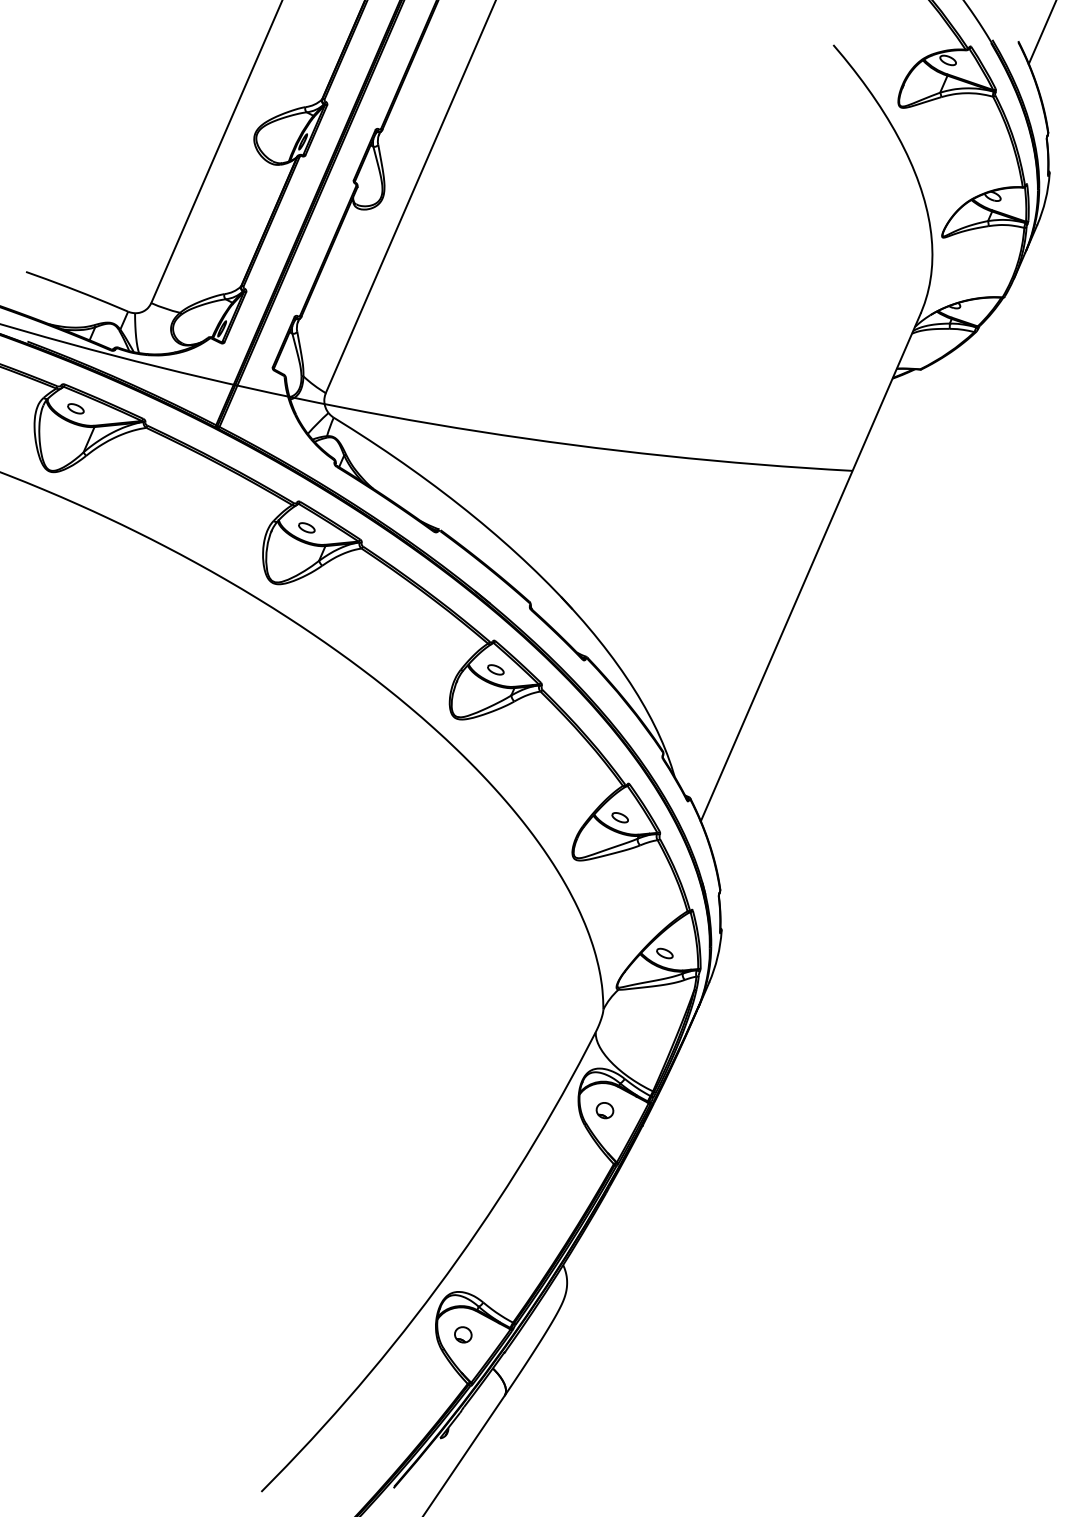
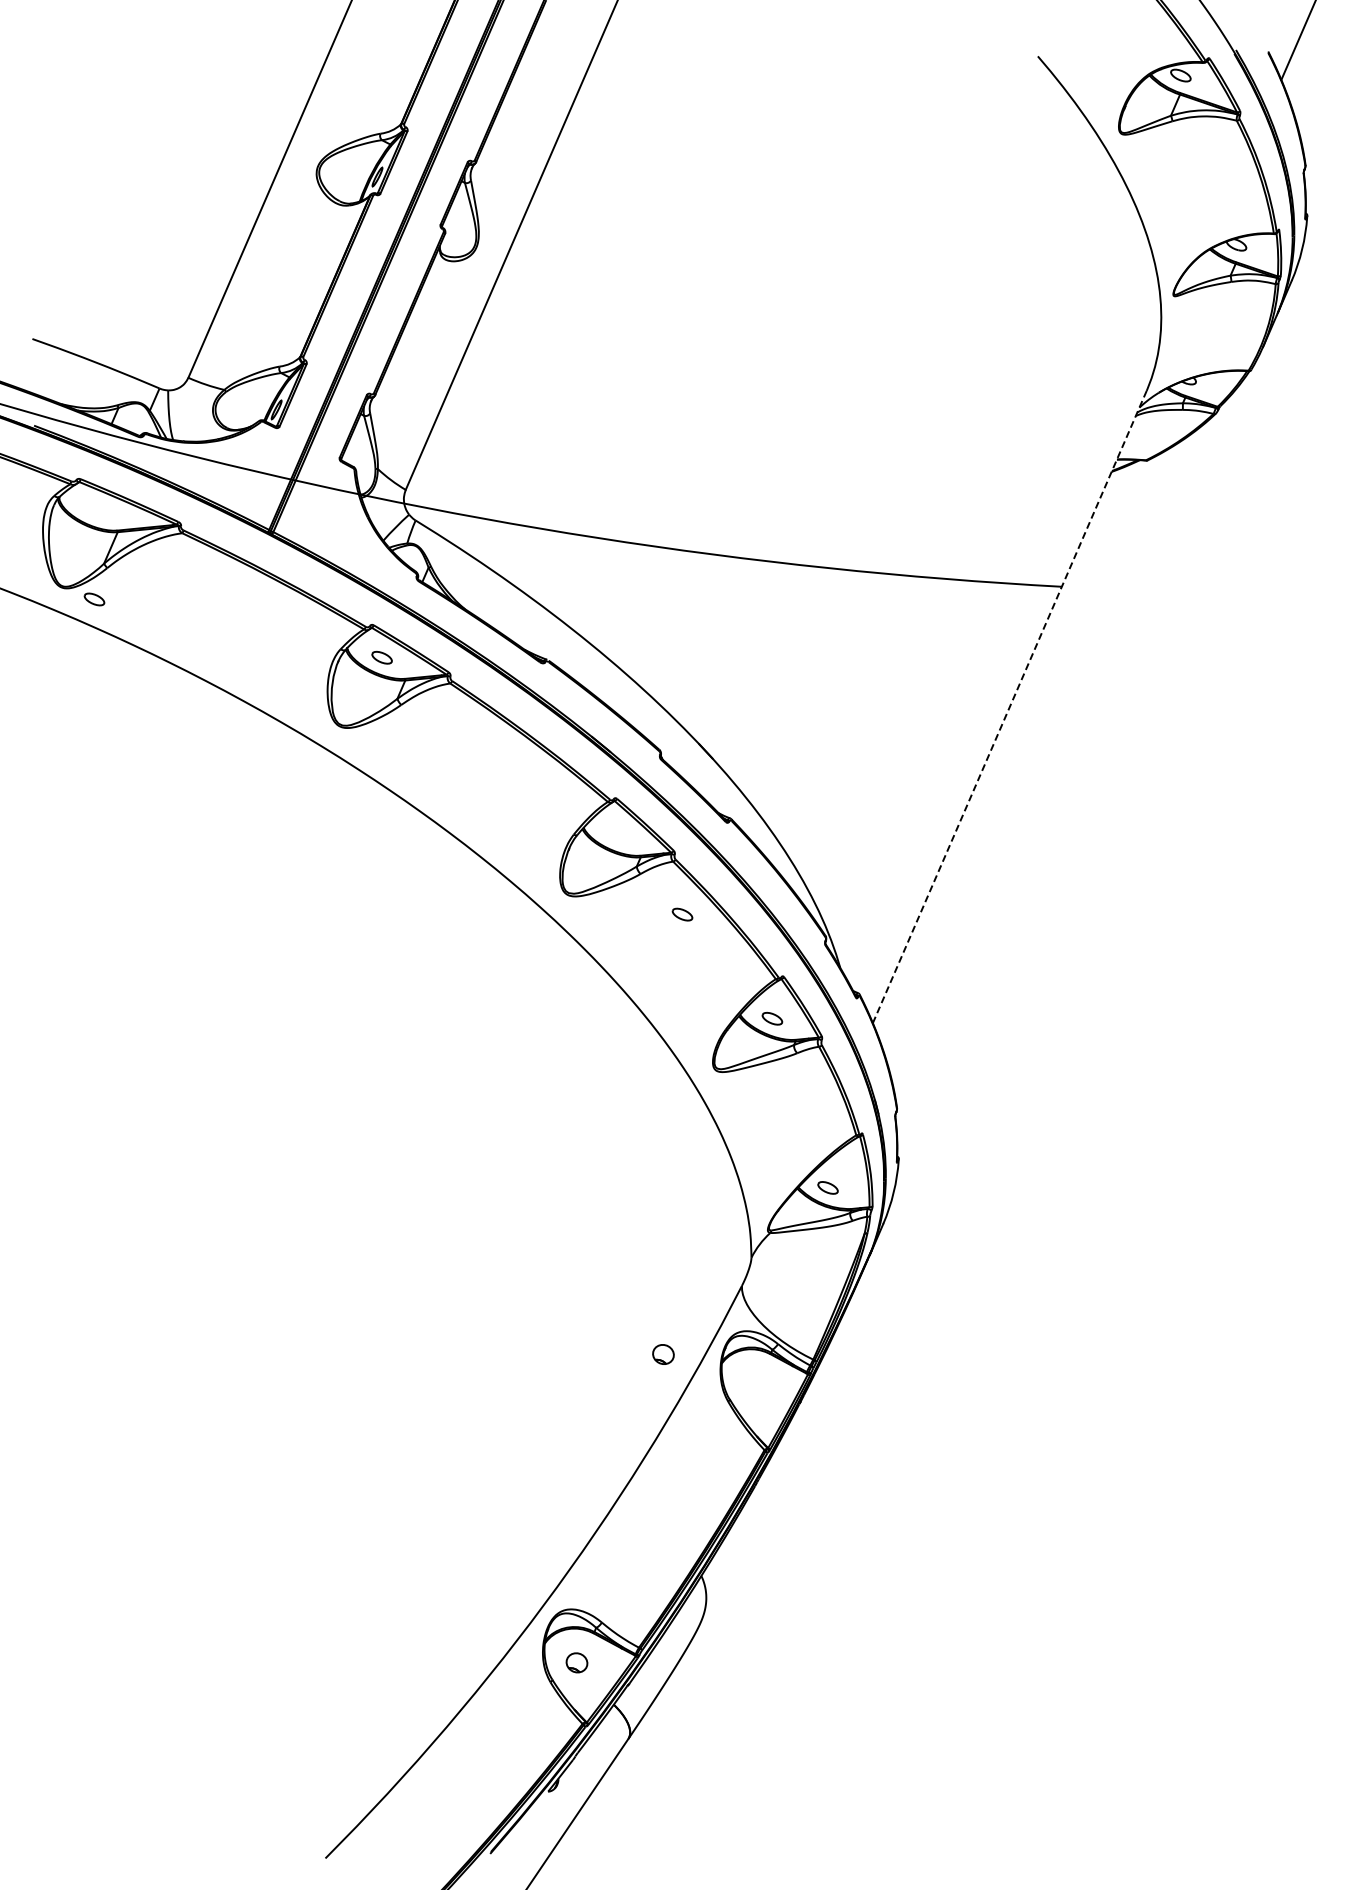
part: (75, 408) -> (94, 599), moved
line: (810, 567) -> (1009, 707), solid -> dashed
part: (495, 669) -> (682, 914), moved
part: (605, 1110) -> (663, 1354), moved

